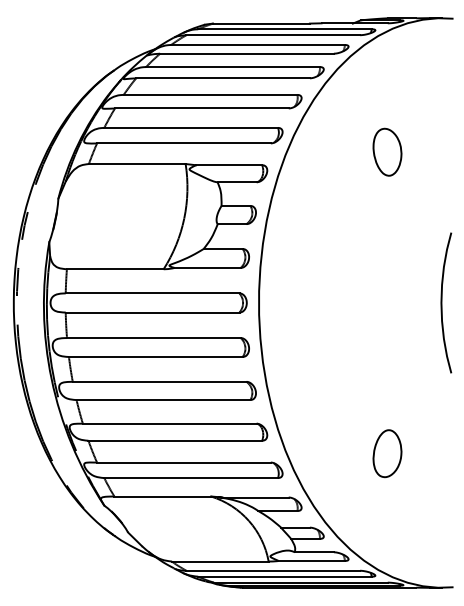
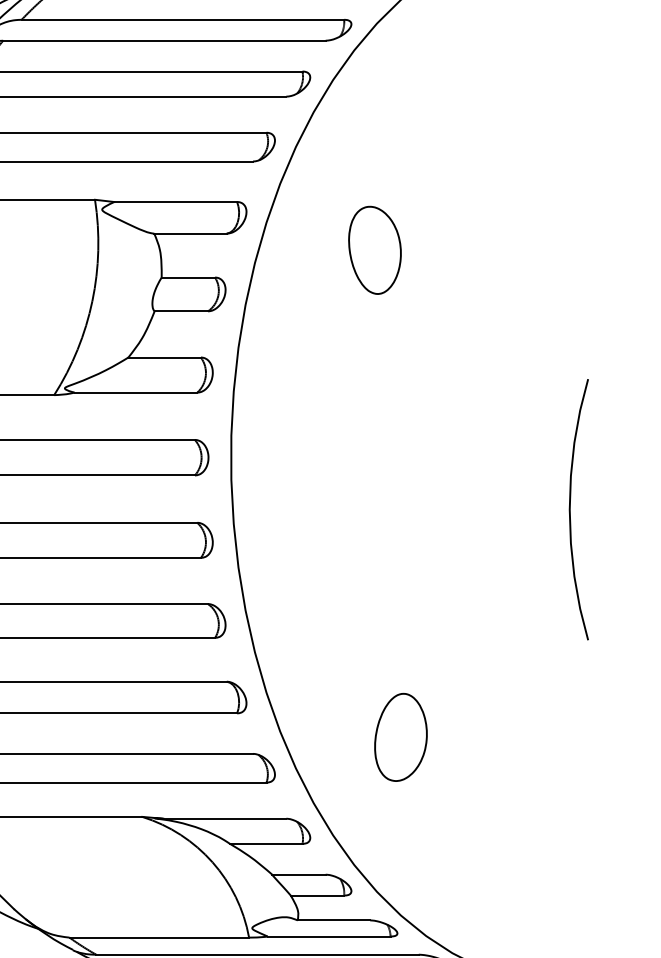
part: (387, 151) -> (374, 248), moved
curve: (442, 302) -> (571, 508), moved
part: (387, 453) -> (400, 737), moved

